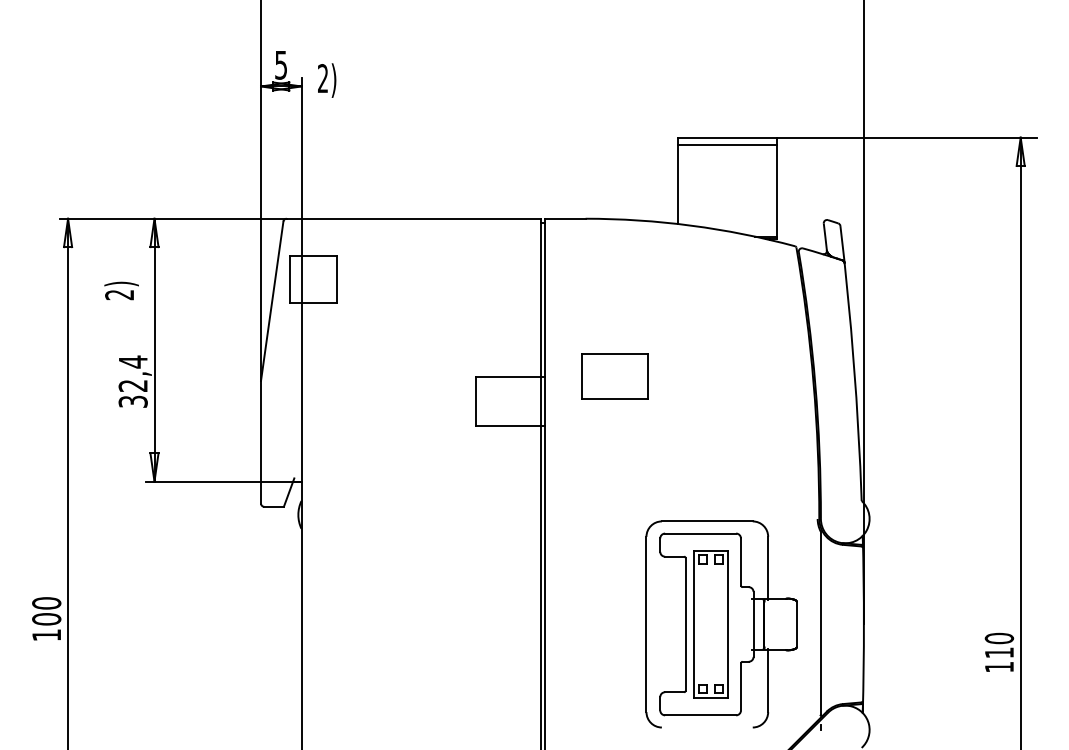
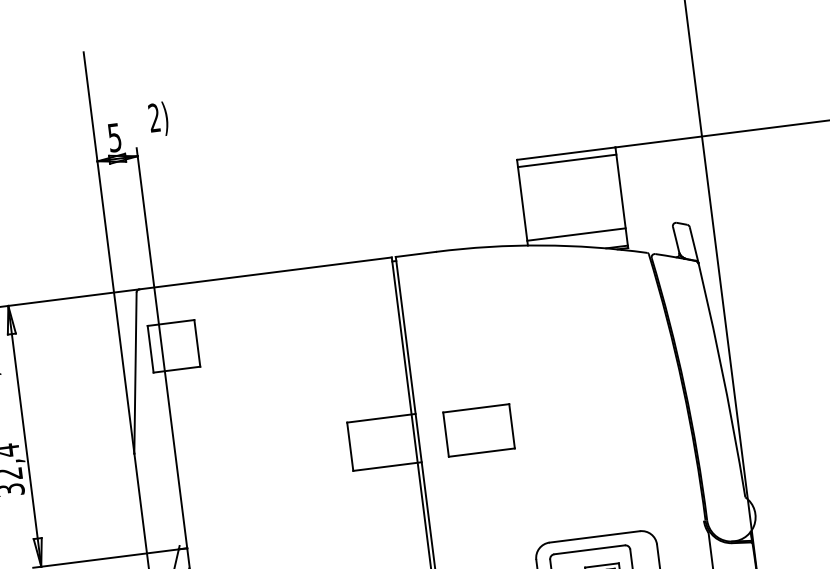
text: (327, 80) -> (159, 119), moved
line: (726, 219) -> (575, 234), added
part: (614, 376) -> (478, 430), moved

